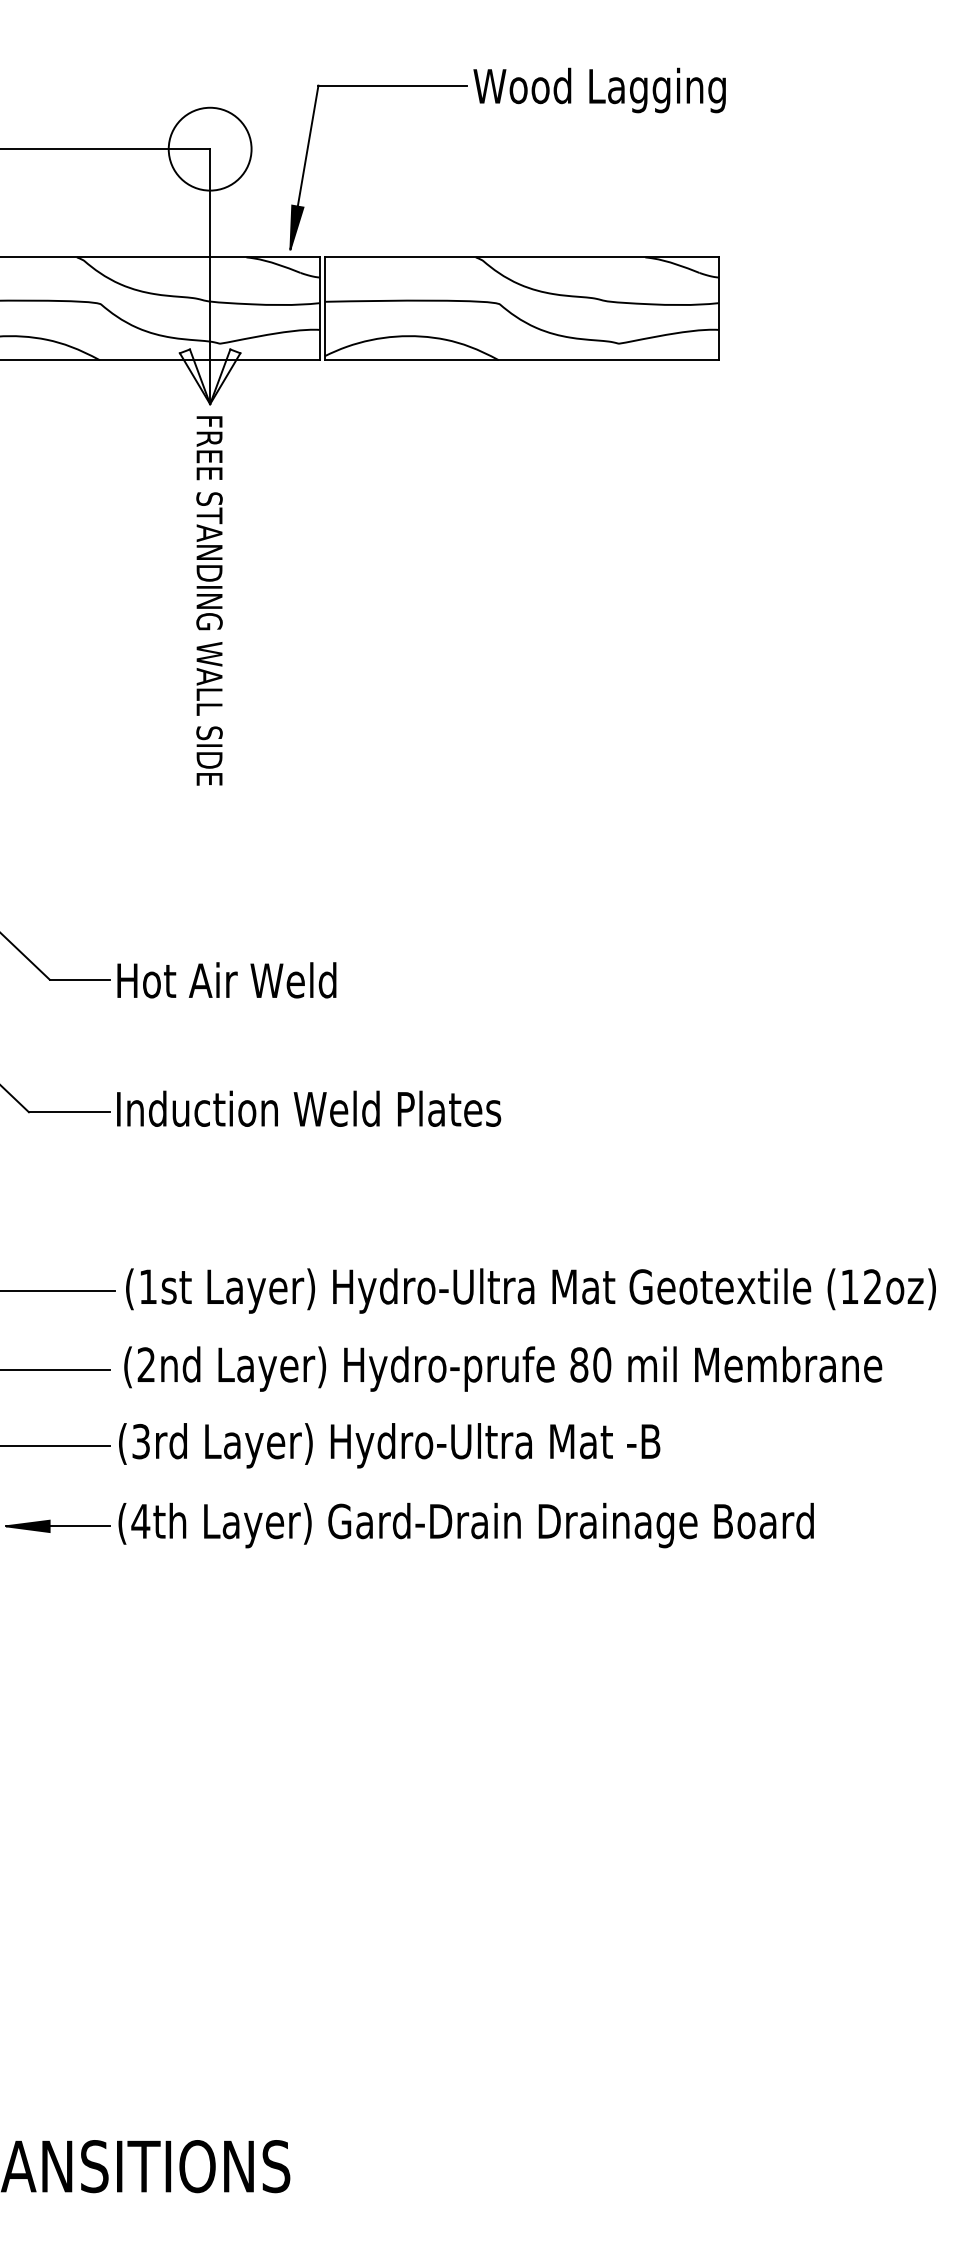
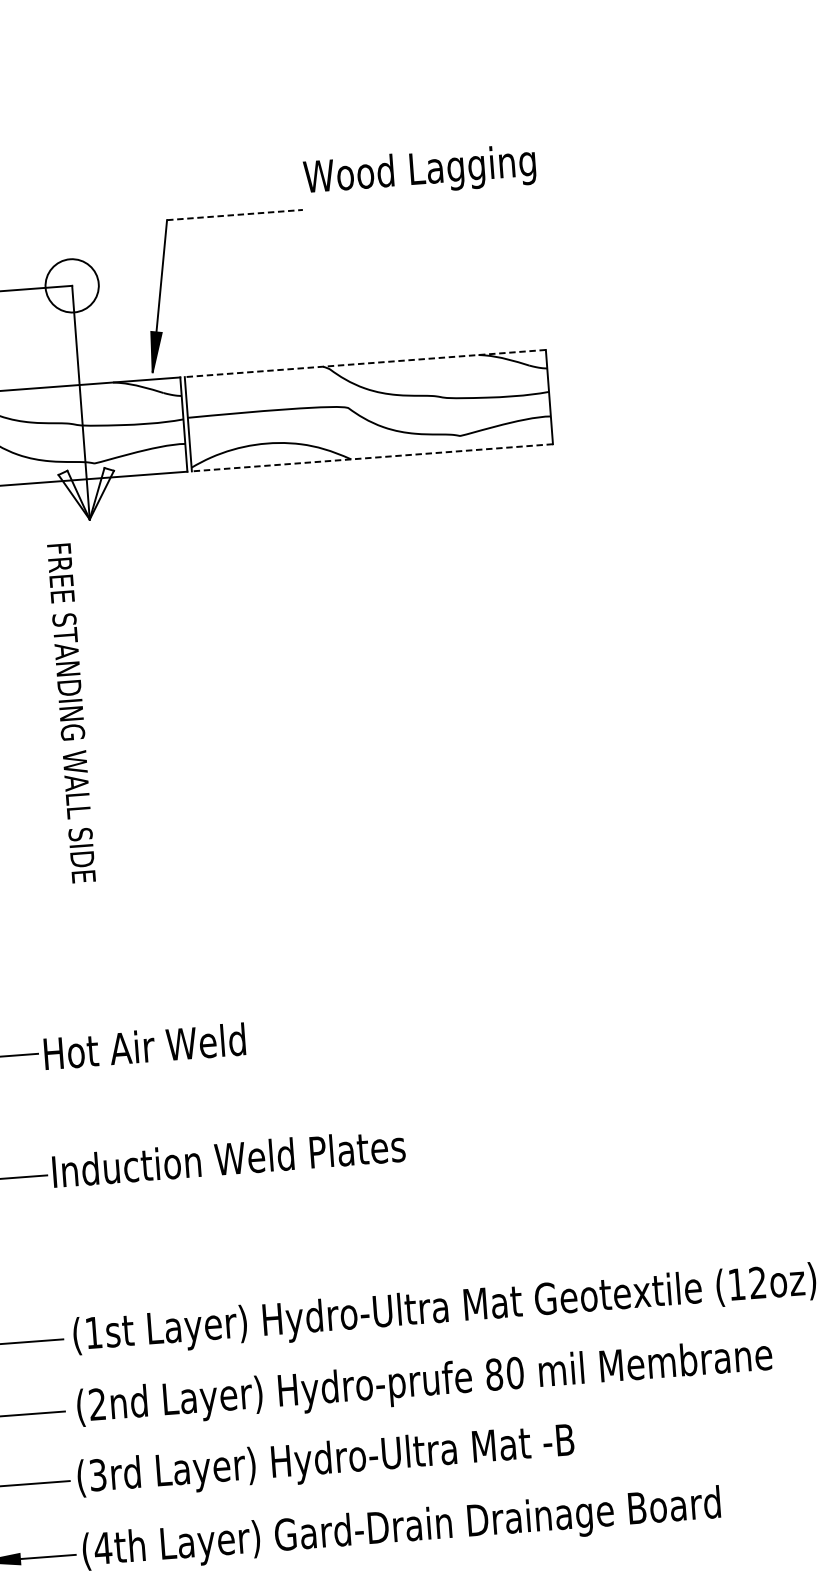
line: (393, 85) -> (235, 214), solid -> dashed
text: (599, 90) -> (419, 172), moved
circle: (209, 148) -> (71, 285), size x0.7
line: (521, 257) -> (365, 363), solid -> dashed
line: (521, 360) -> (372, 458), solid -> dashed
text: (209, 600) -> (71, 712), moved

